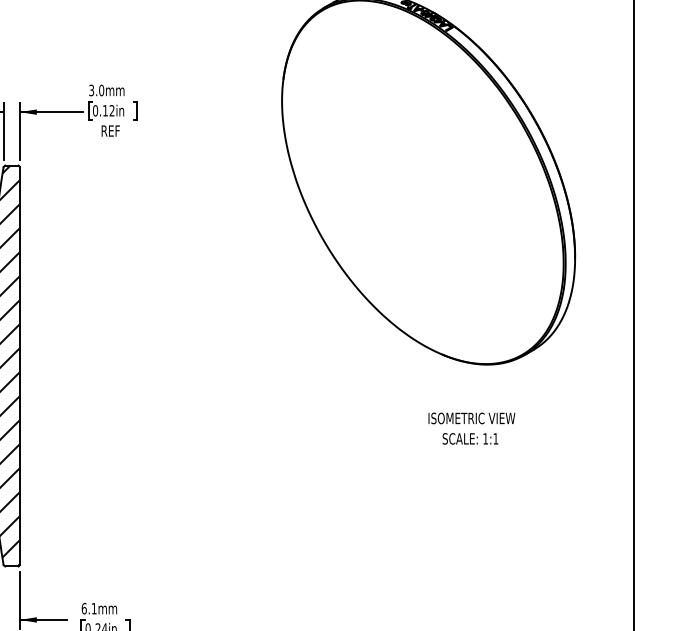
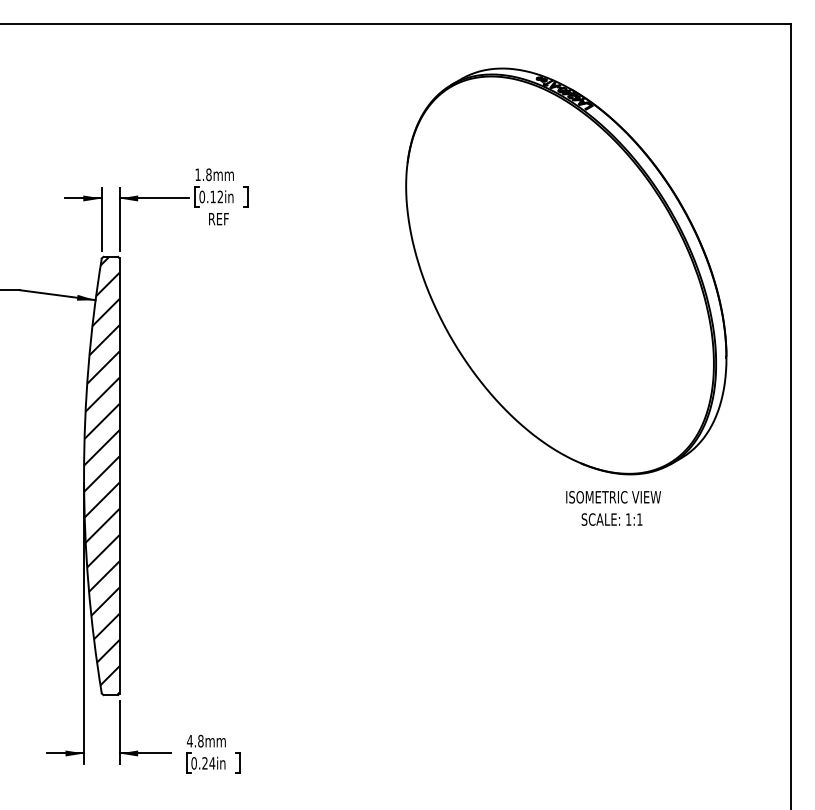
text: (96, 90) -> (203, 174), 3.0mm -> 1.8mm
text: (471, 428) -> (613, 508), moved
text: (89, 608) -> (195, 740), 6.1mm -> 4.8mm

